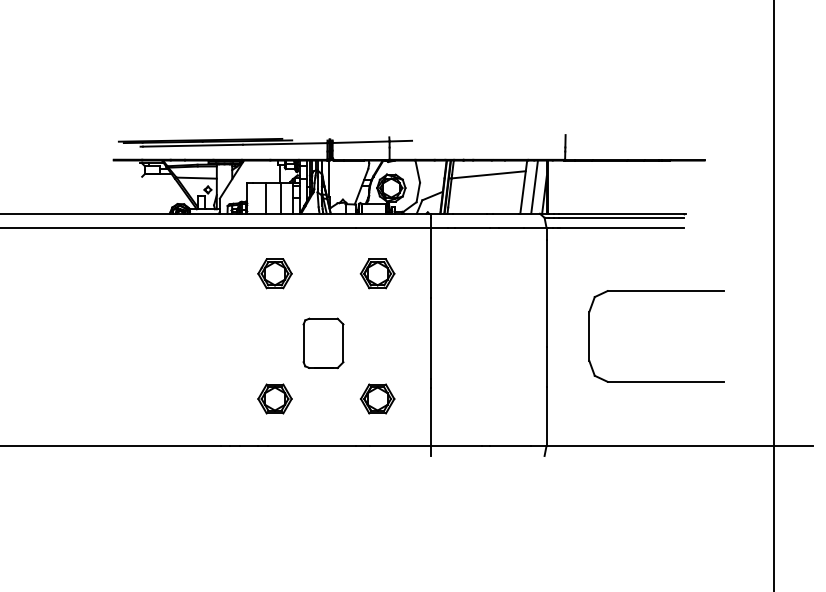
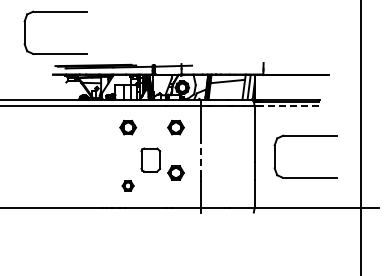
part: (118, 26) -> (55, 12), added
line: (621, 228) -> (289, 106), solid -> dashed
line: (430, 337) -> (200, 157), solid -> dashed
part: (273, 397) -> (127, 185), size x0.7
part: (376, 397) -> (175, 172), moved

